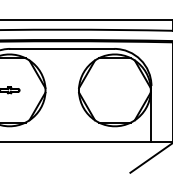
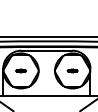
part: (114, 89) -> (72, 70), added

